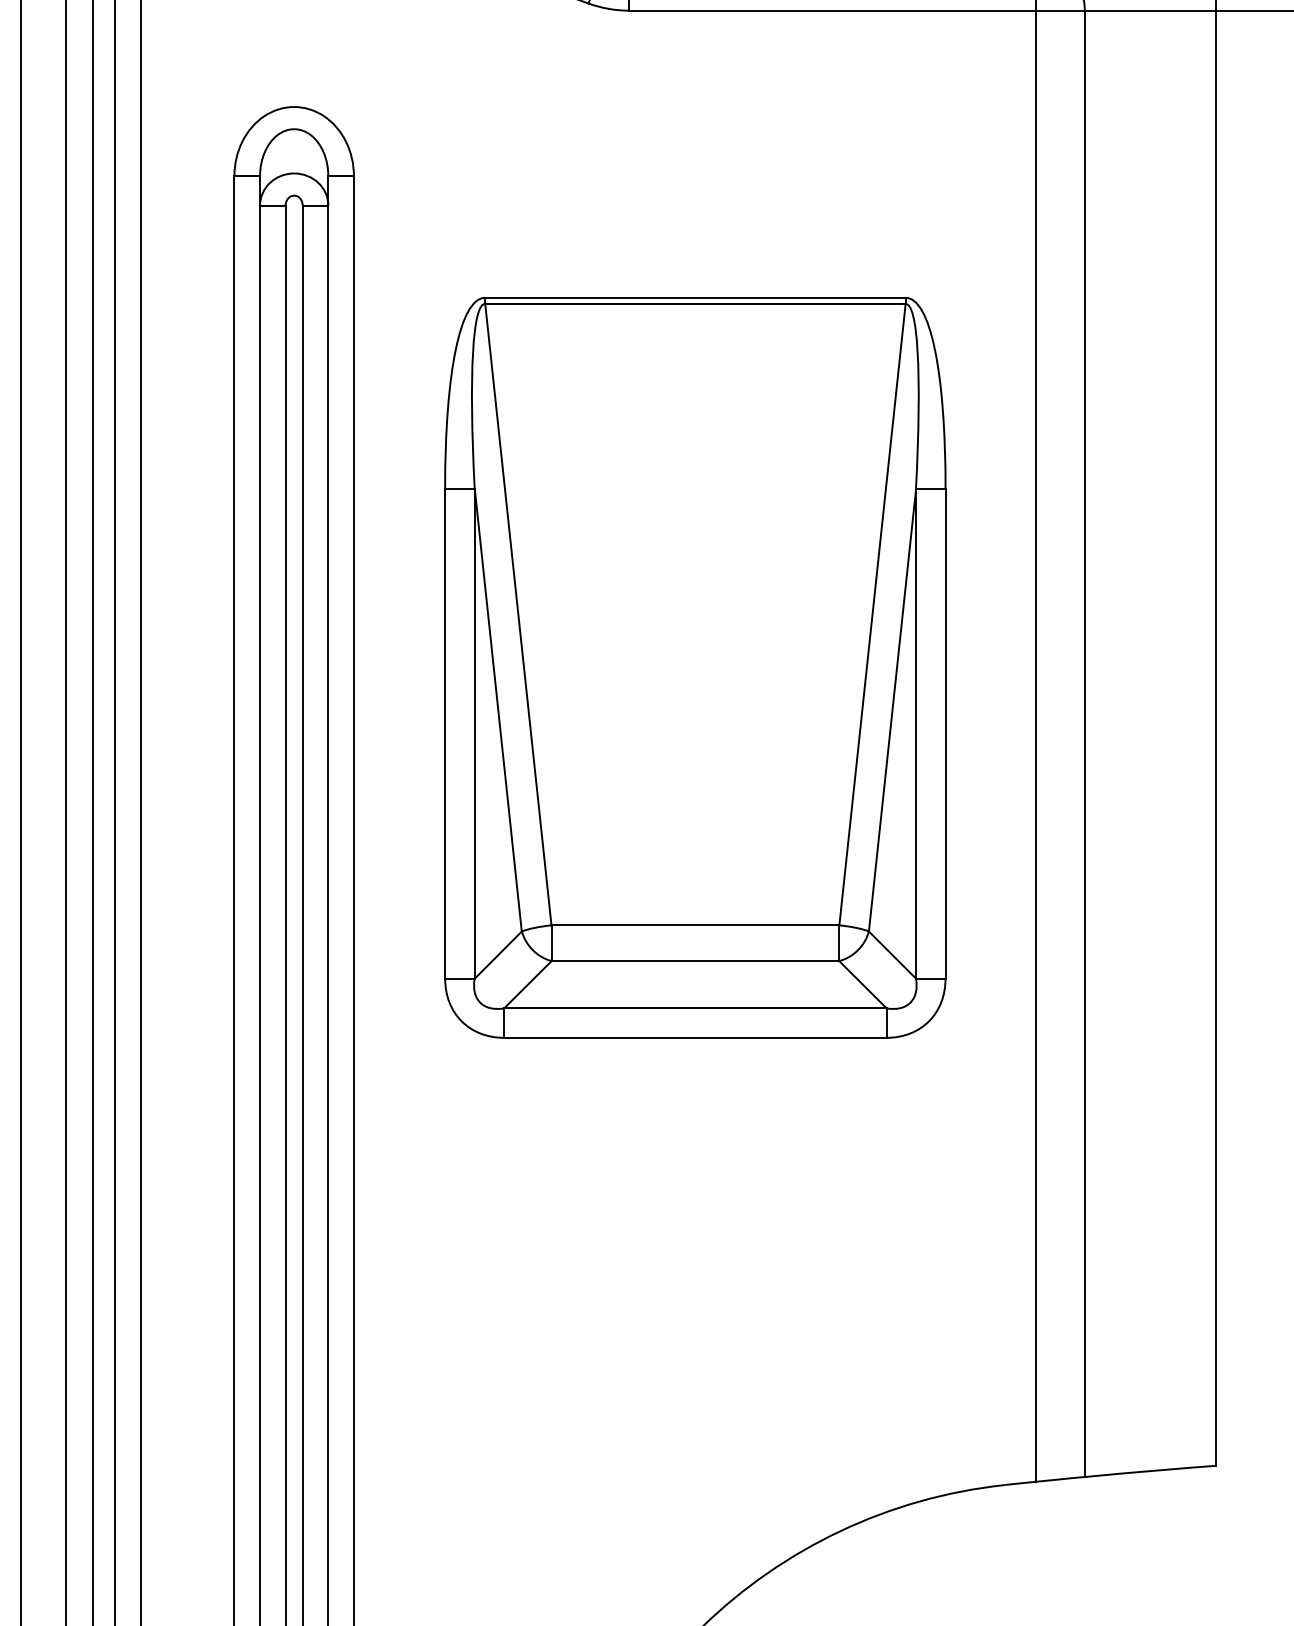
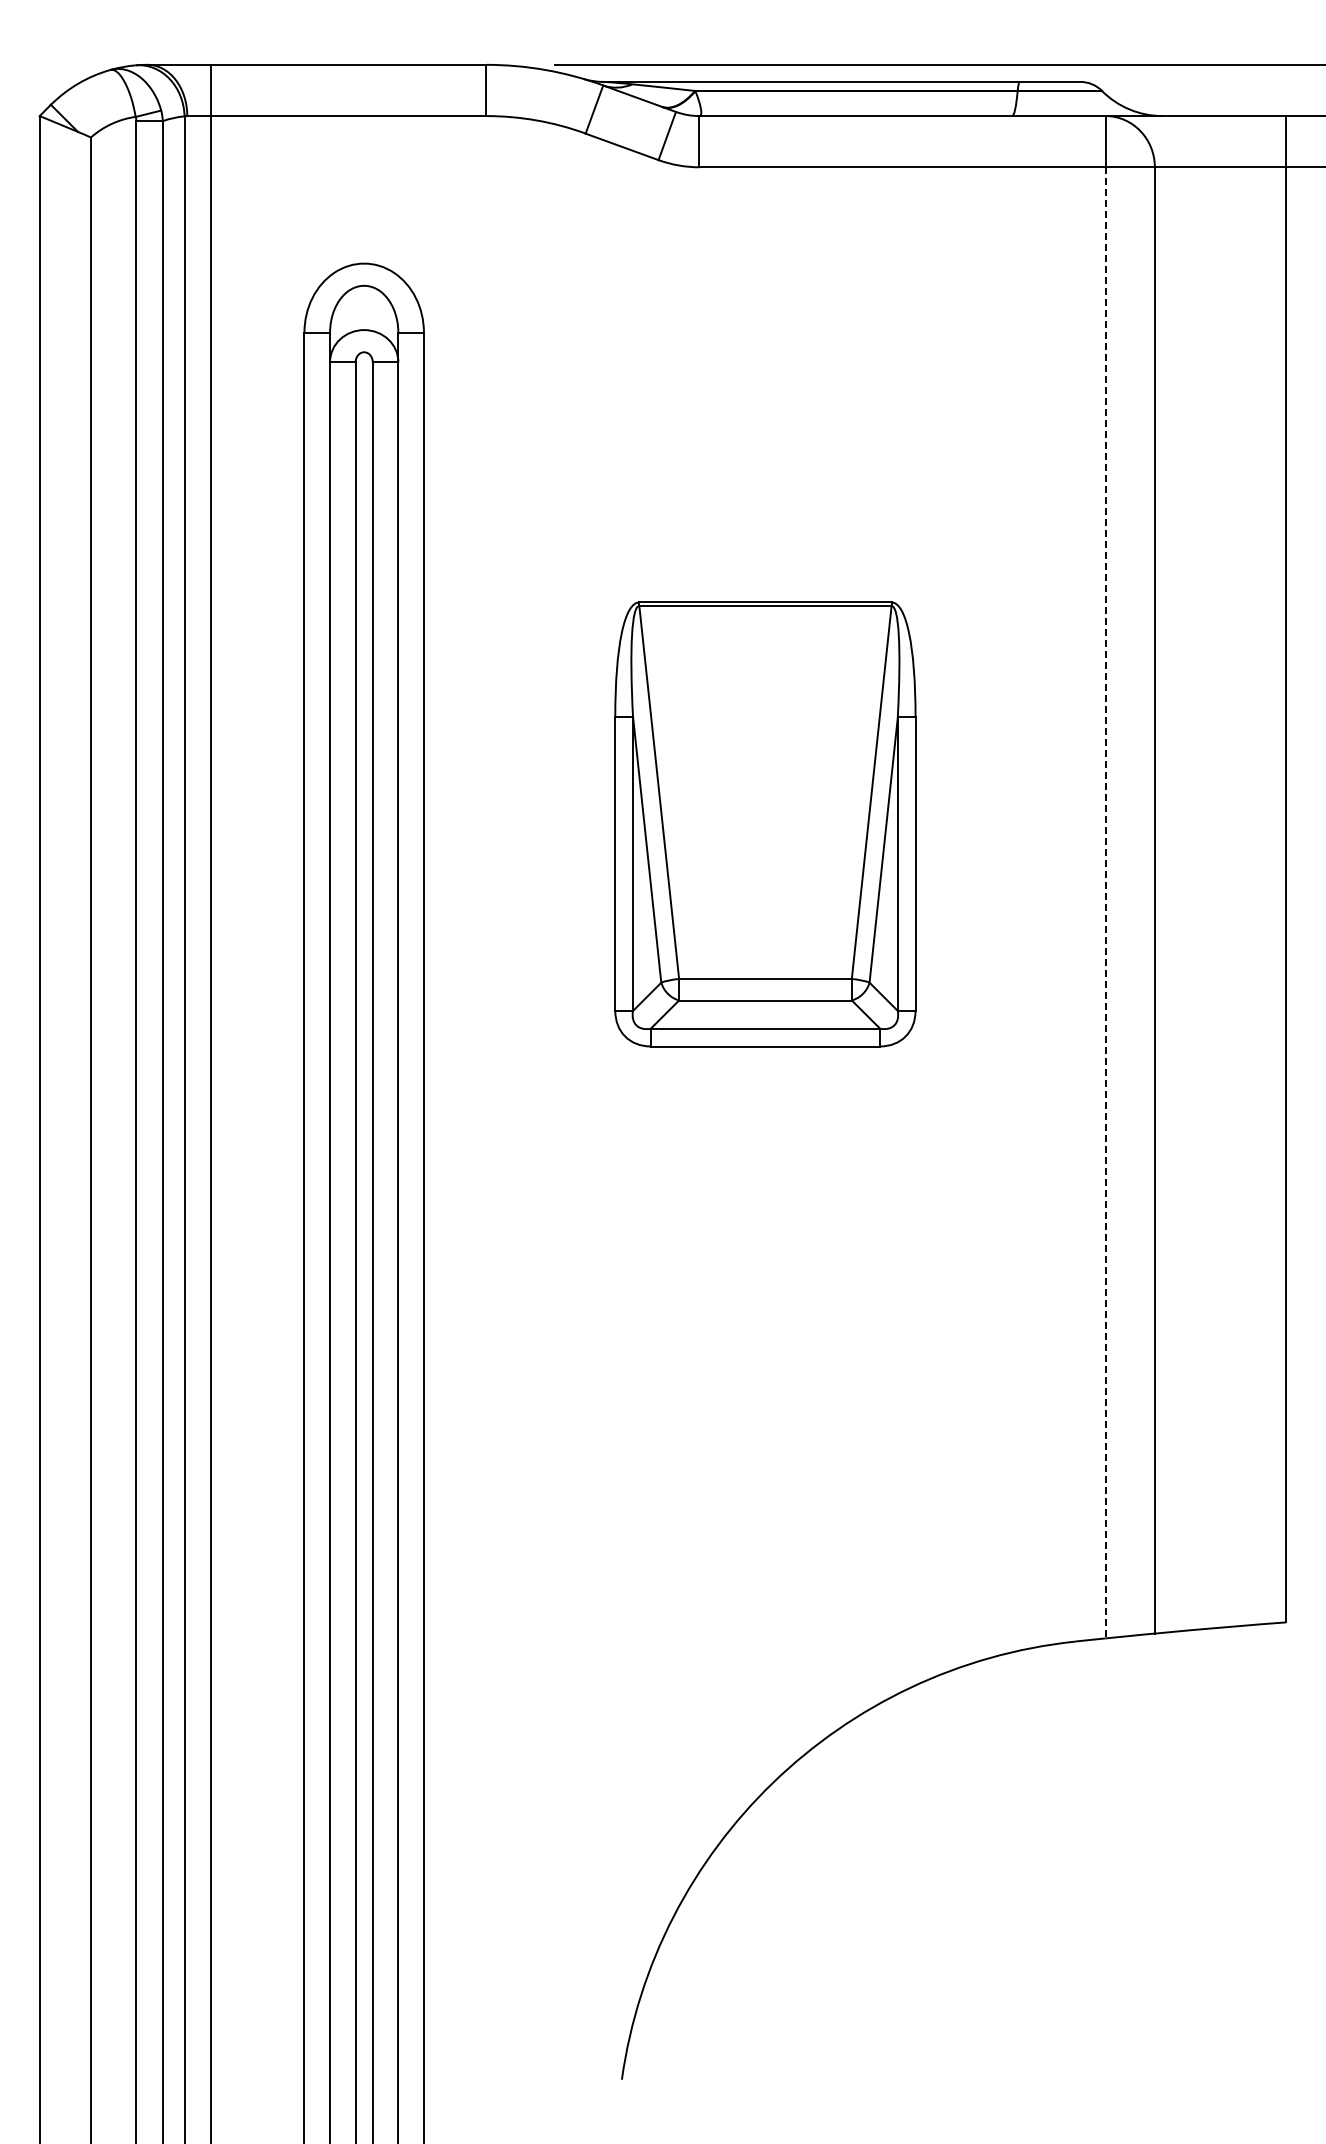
part: (695, 667) -> (765, 824), size x0.6
line: (1035, 745) -> (1105, 902), solid -> dashed

